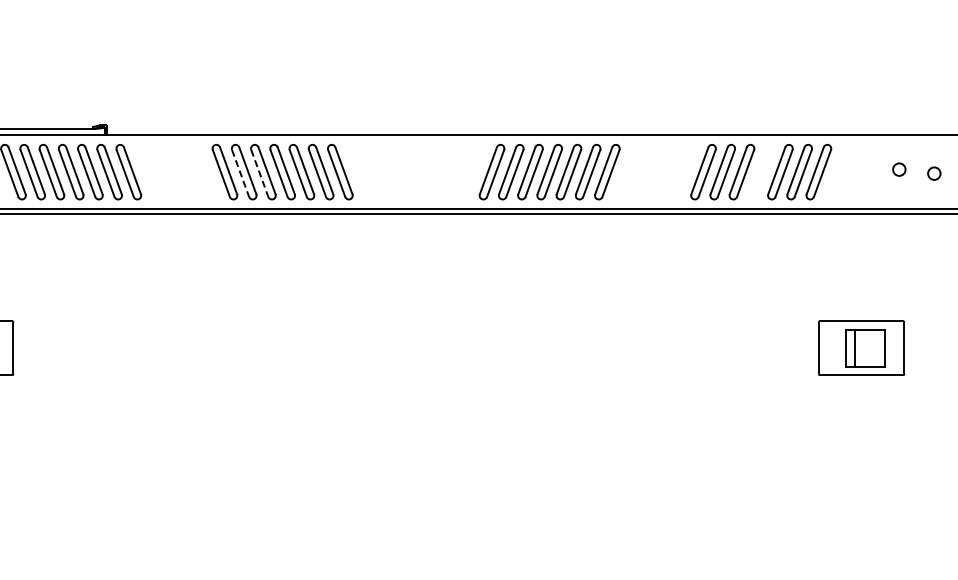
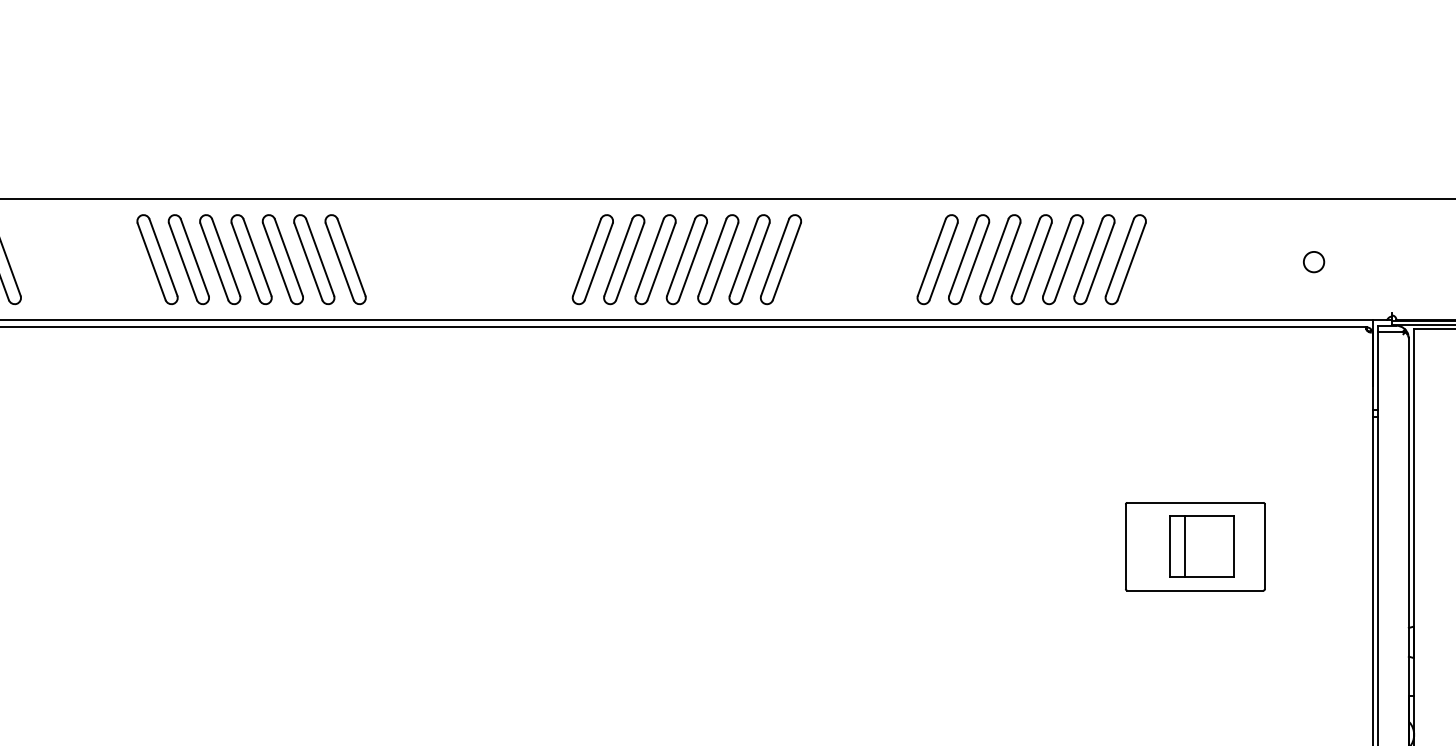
circle: (899, 169) -> (1257, 255), removed
part: (760, 172) -> (1030, 260), added
line: (240, 173) -> (182, 261), dashed -> solid
line: (259, 173) -> (213, 261), dashed -> solid

